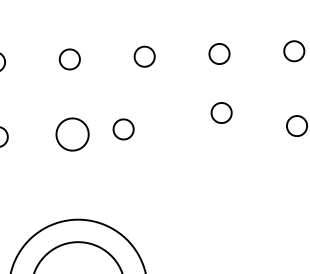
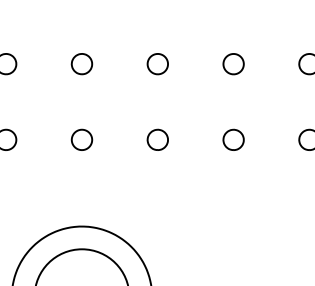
part: (221, 112) -> (233, 139), moved
part: (123, 129) -> (157, 139), moved
part: (72, 133) -> (81, 139), size x0.62

